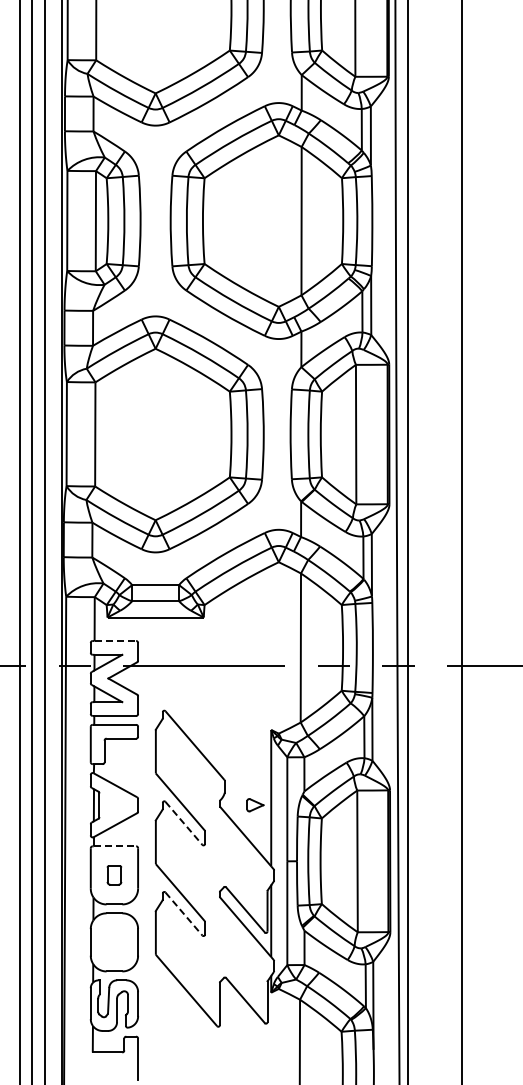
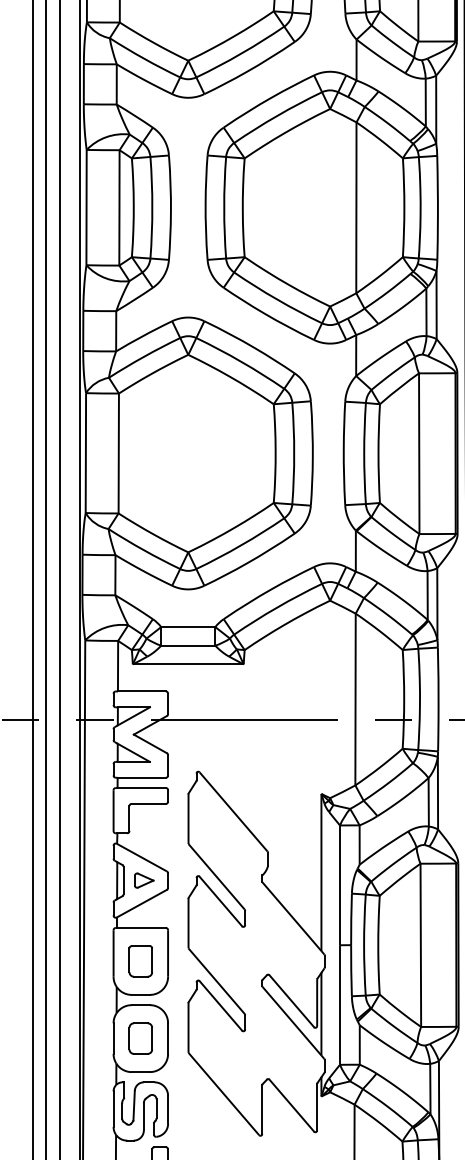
line: (115, 641) -> (142, 692), dashed -> solid
part: (255, 805) -> (144, 880), moved
line: (184, 823) -> (221, 901), dashed -> solid
line: (115, 846) -> (142, 928), dashed -> solid
part: (114, 875) -> (140, 961), size x1.43
line: (184, 914) -> (221, 1006), dashed -> solid
part: (114, 942) -> (140, 1038), added

